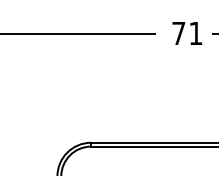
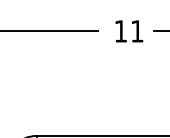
text: (178, 33) -> (120, 31), 71 -> 11

